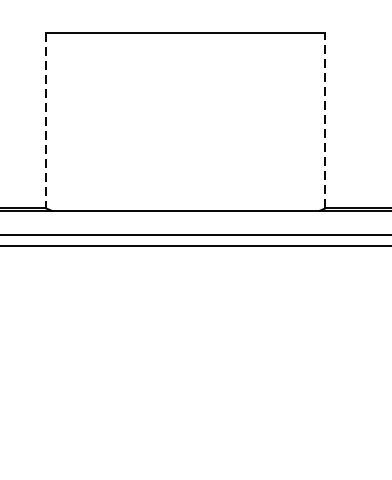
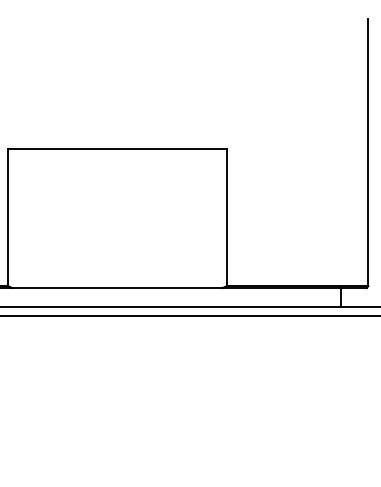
line: (46, 120) -> (8, 217), dashed -> solid
line: (325, 120) -> (226, 217), dashed -> solid

